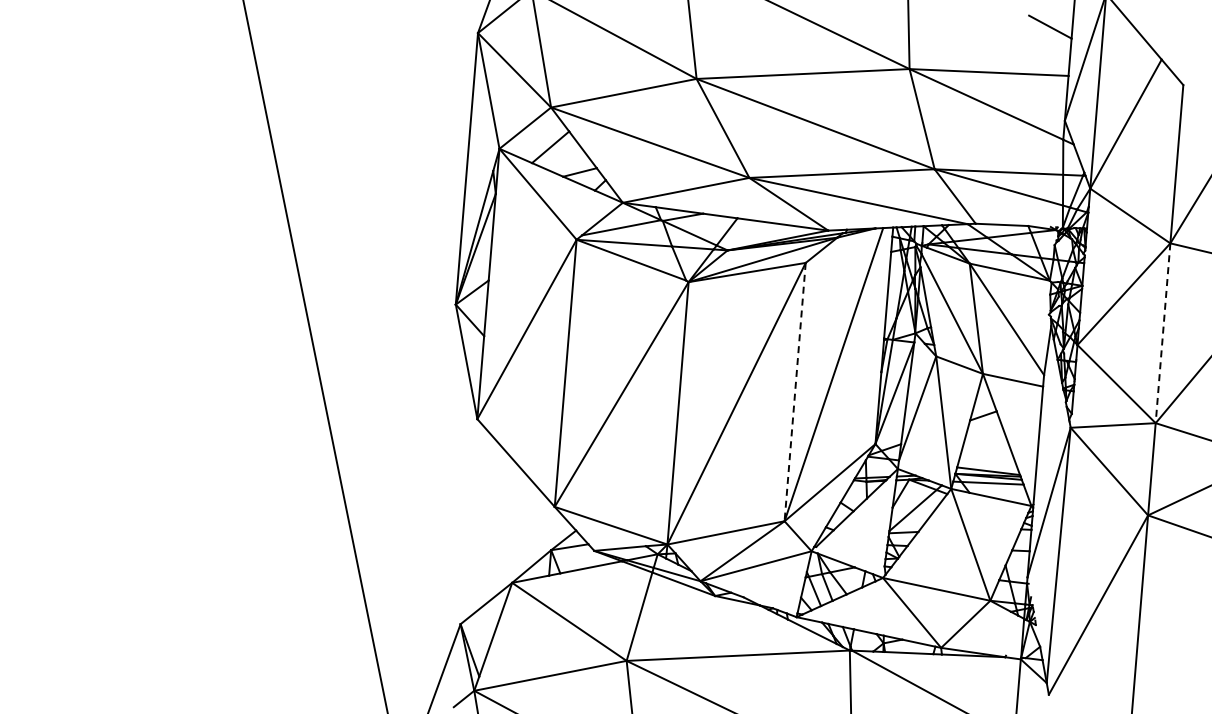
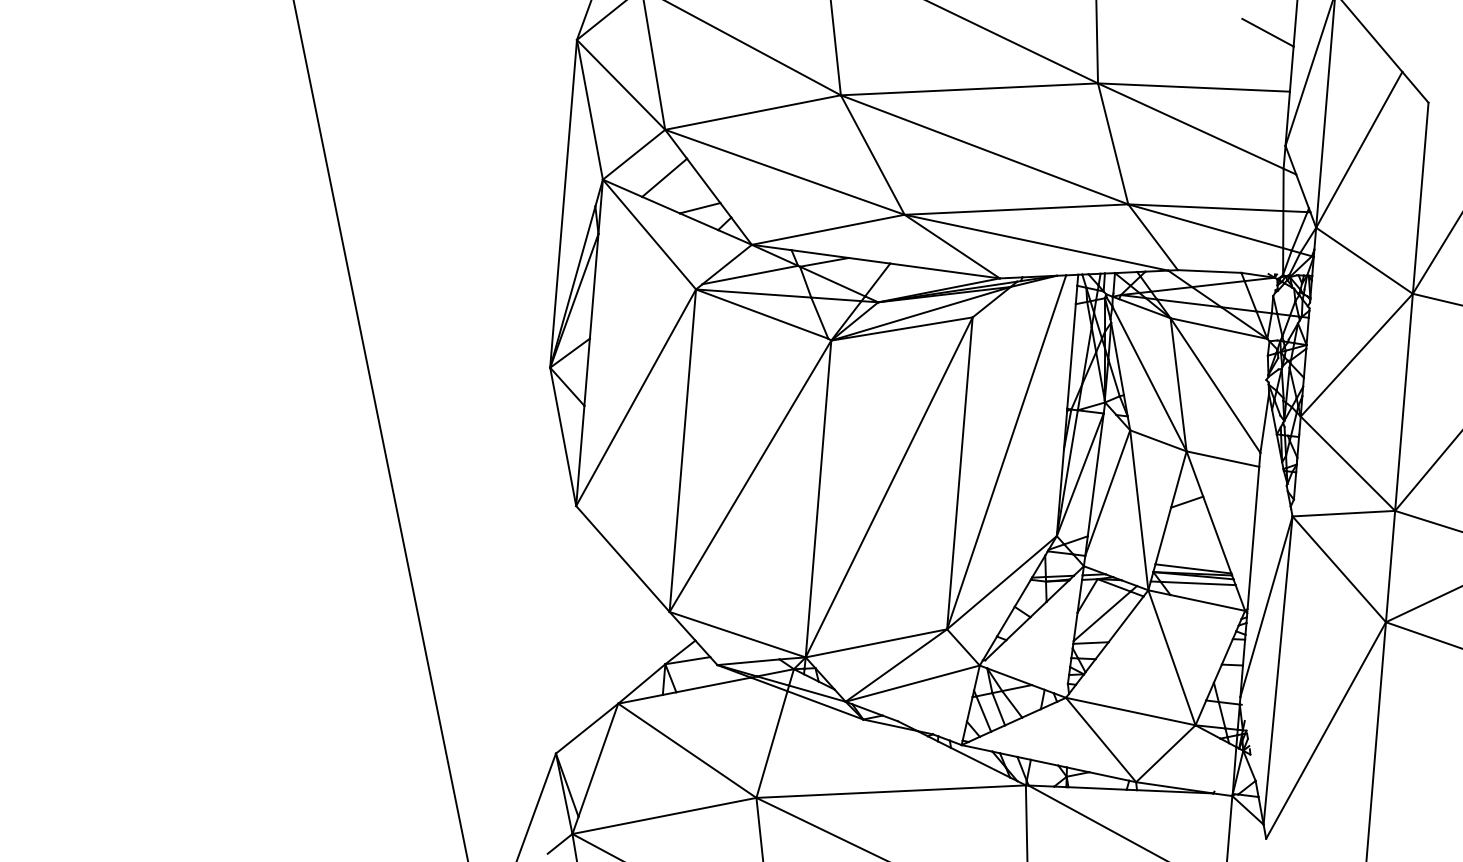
line: (1162, 333) -> (1403, 402), dashed -> solid
line: (795, 392) -> (960, 473), dashed -> solid

